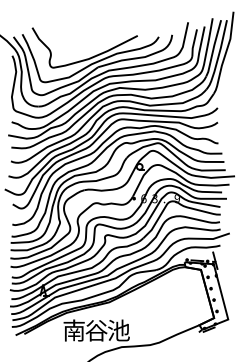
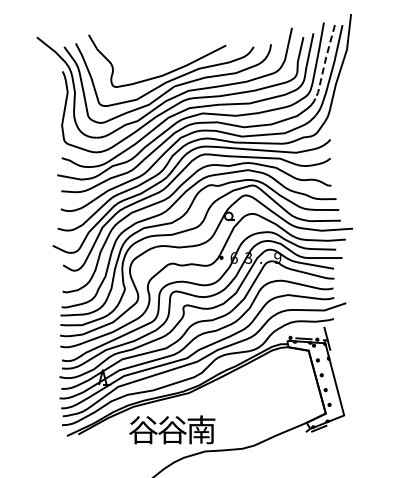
line: (213, 48) -> (325, 62), solid -> dashed
text: (74, 330) -> (143, 429), 南 -> 谷
text: (118, 330) -> (201, 429), 池 -> 南

